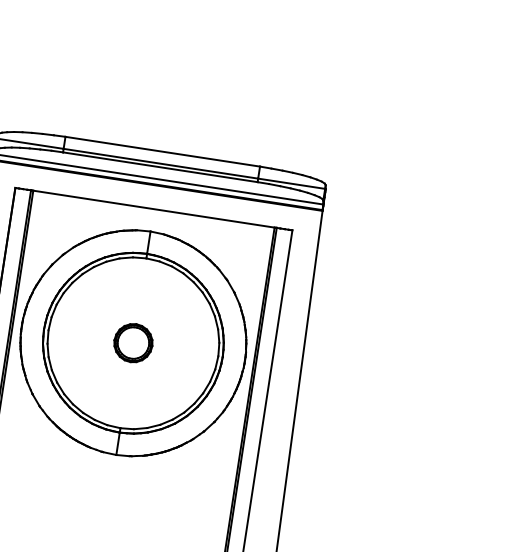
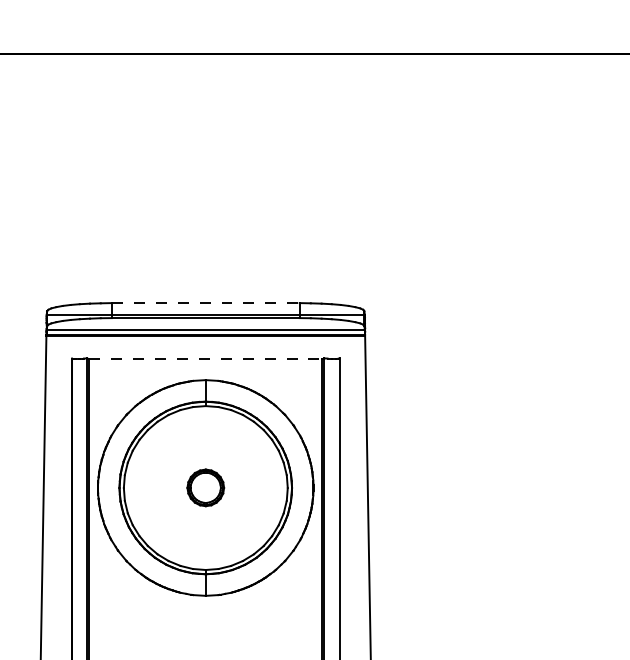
line: (162, 152) -> (205, 303), solid -> dashed
line: (154, 209) -> (206, 358), solid -> dashed

